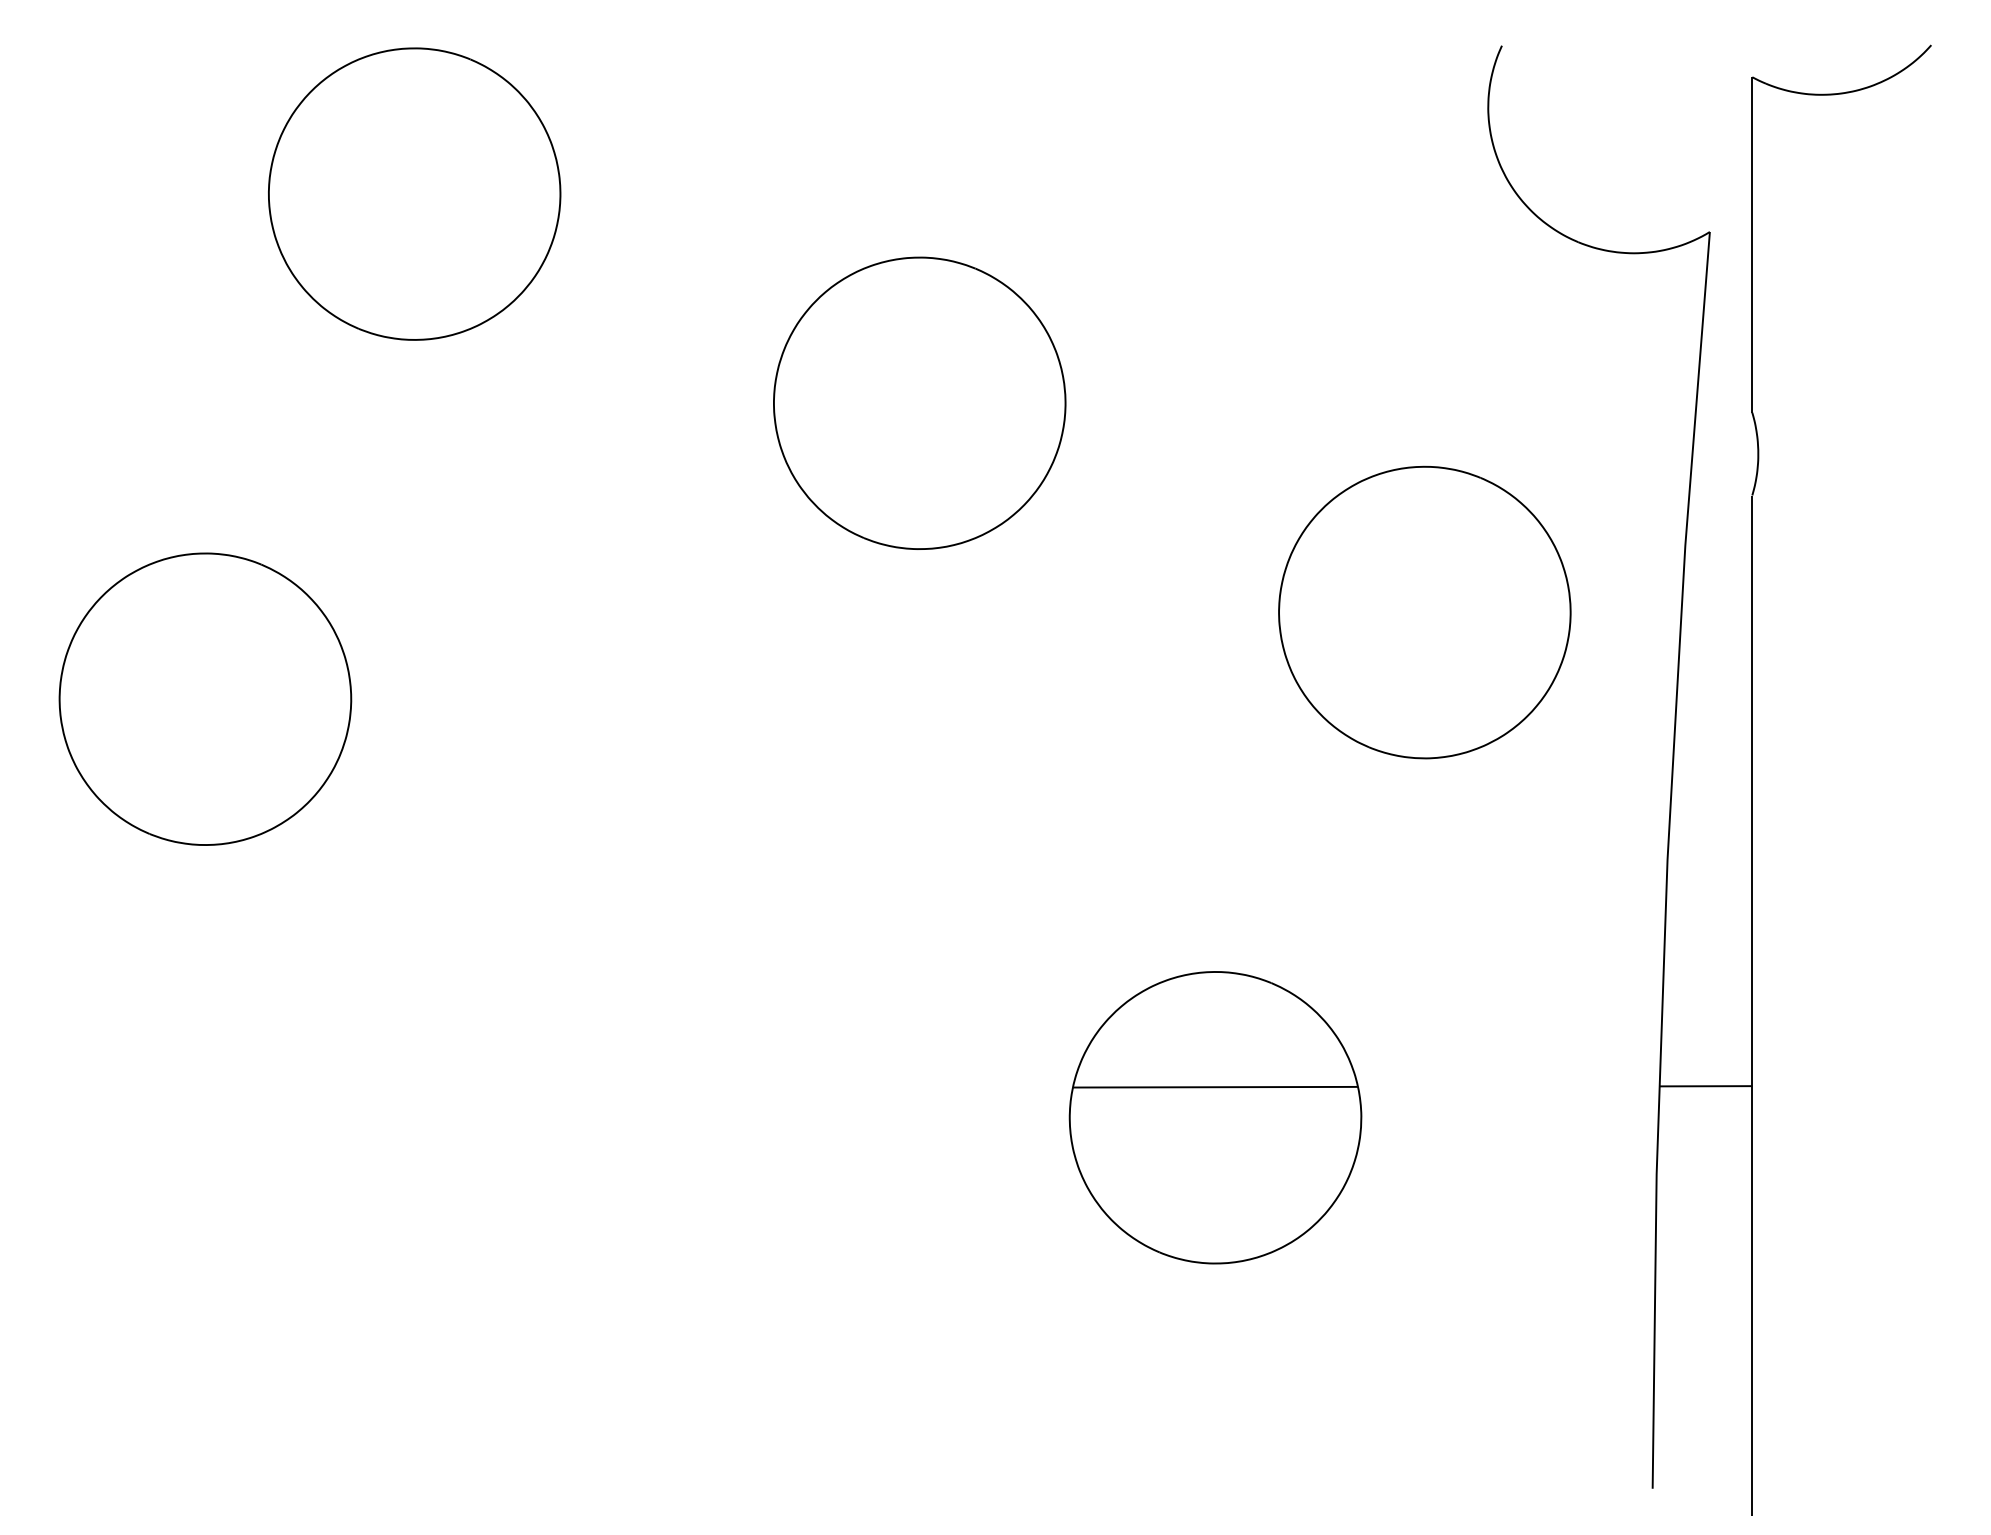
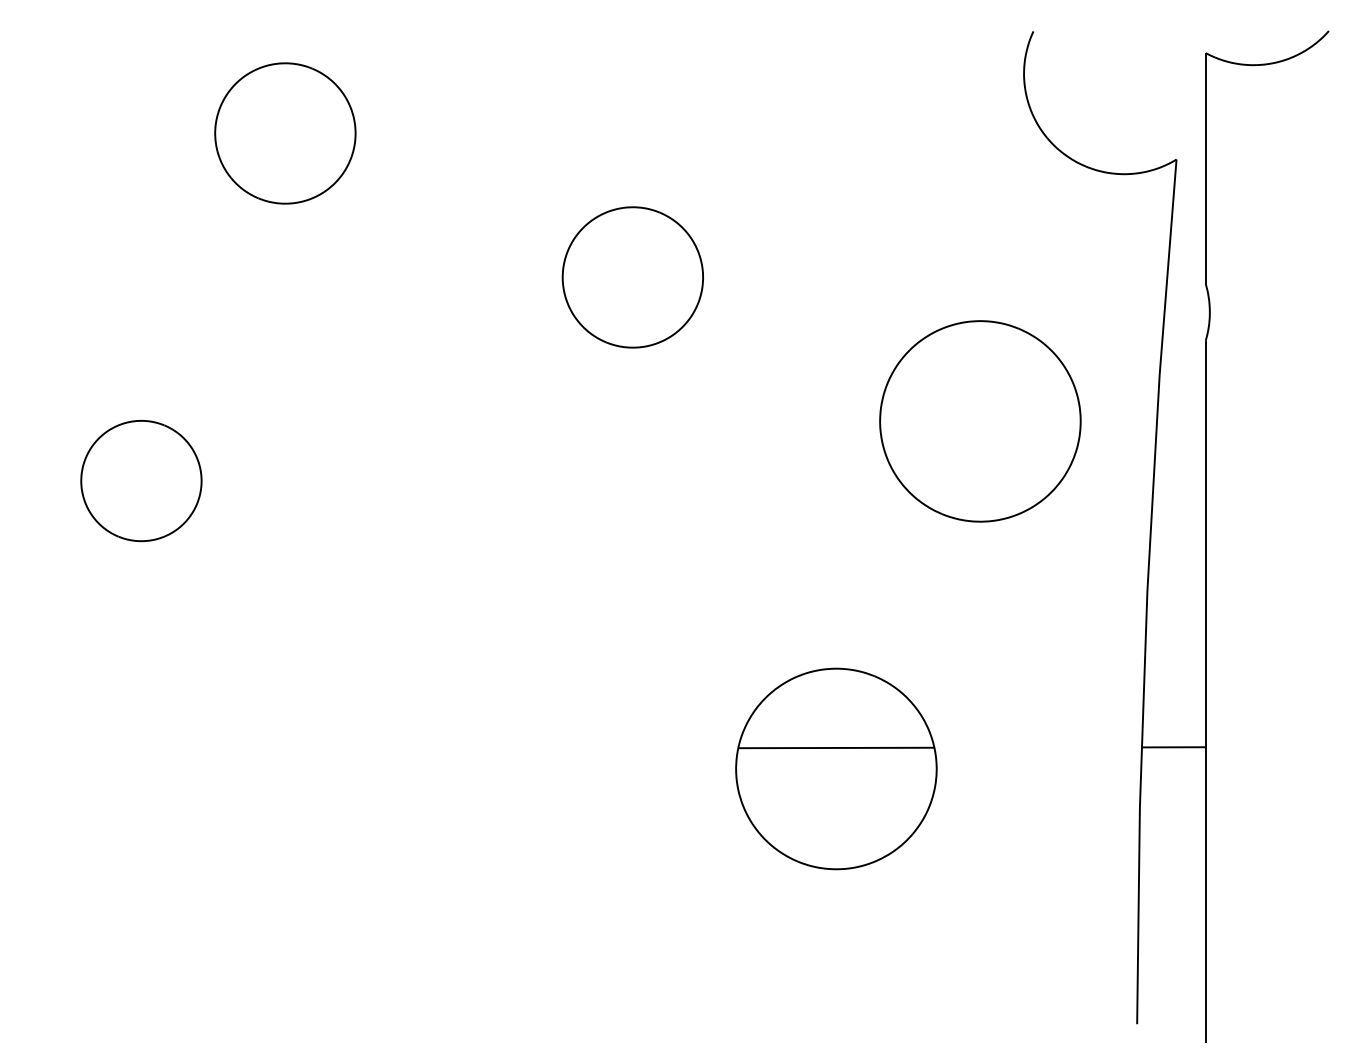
part: (414, 194) -> (285, 133), size x0.7
part: (919, 403) -> (632, 277), size x0.7
part: (205, 698) -> (141, 480), size x0.6

